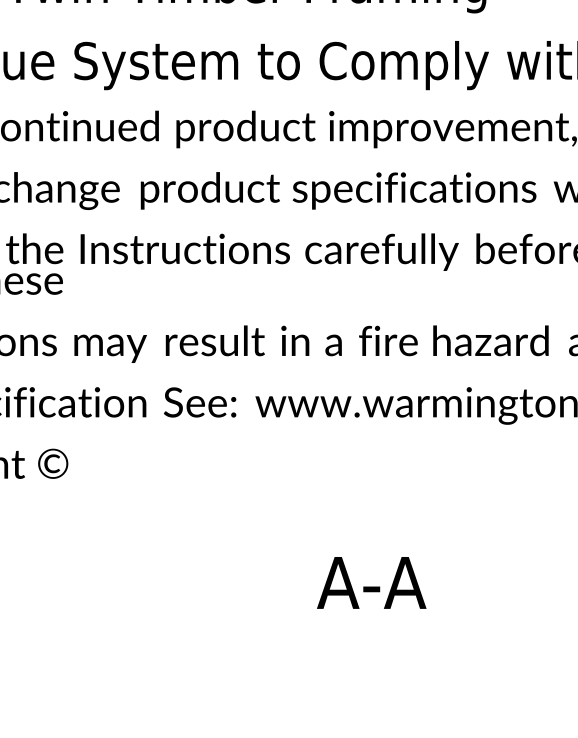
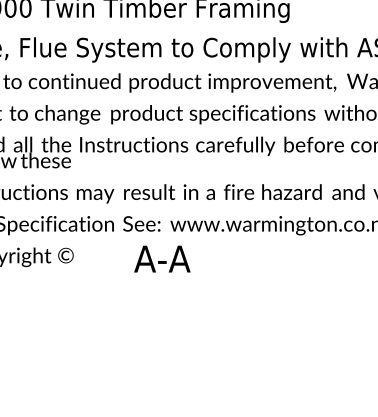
text: (371, 581) -> (162, 258), moved

